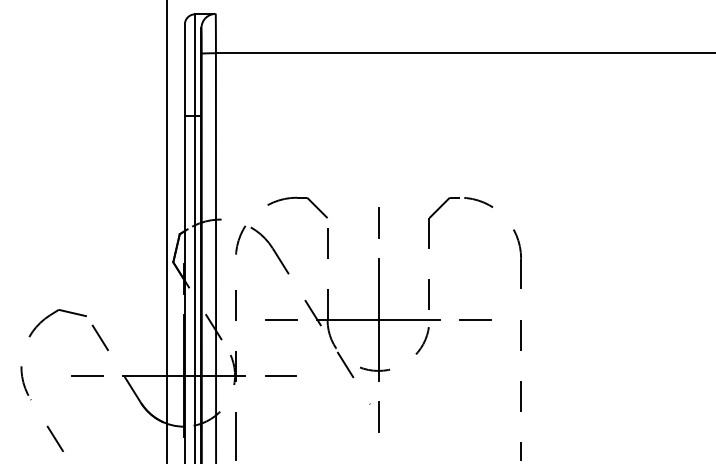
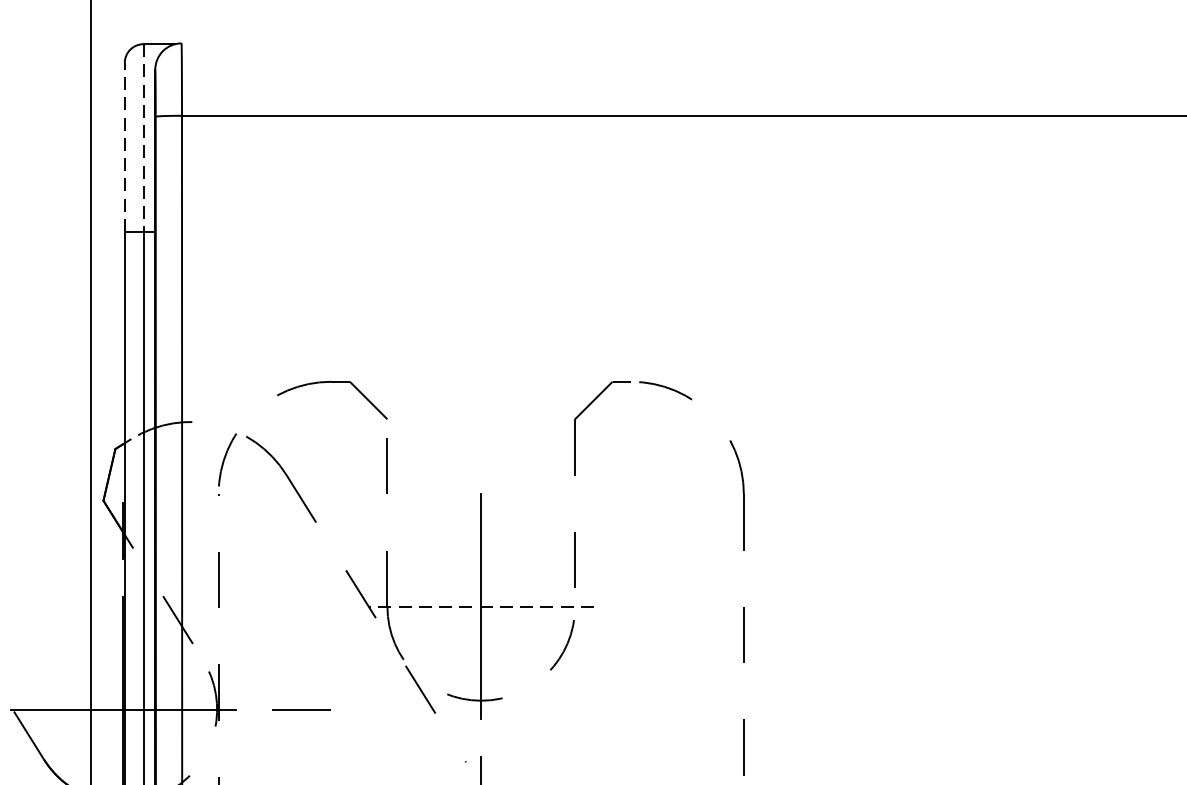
line: (195, 65) -> (144, 138), solid -> dashed
line: (184, 70) -> (124, 147), solid -> dashed
line: (378, 222) -> (481, 427), removed
line: (281, 320) -> (302, 607), removed
line: (378, 320) -> (481, 607), solid -> dashed
line: (475, 320) -> (659, 607), removed

